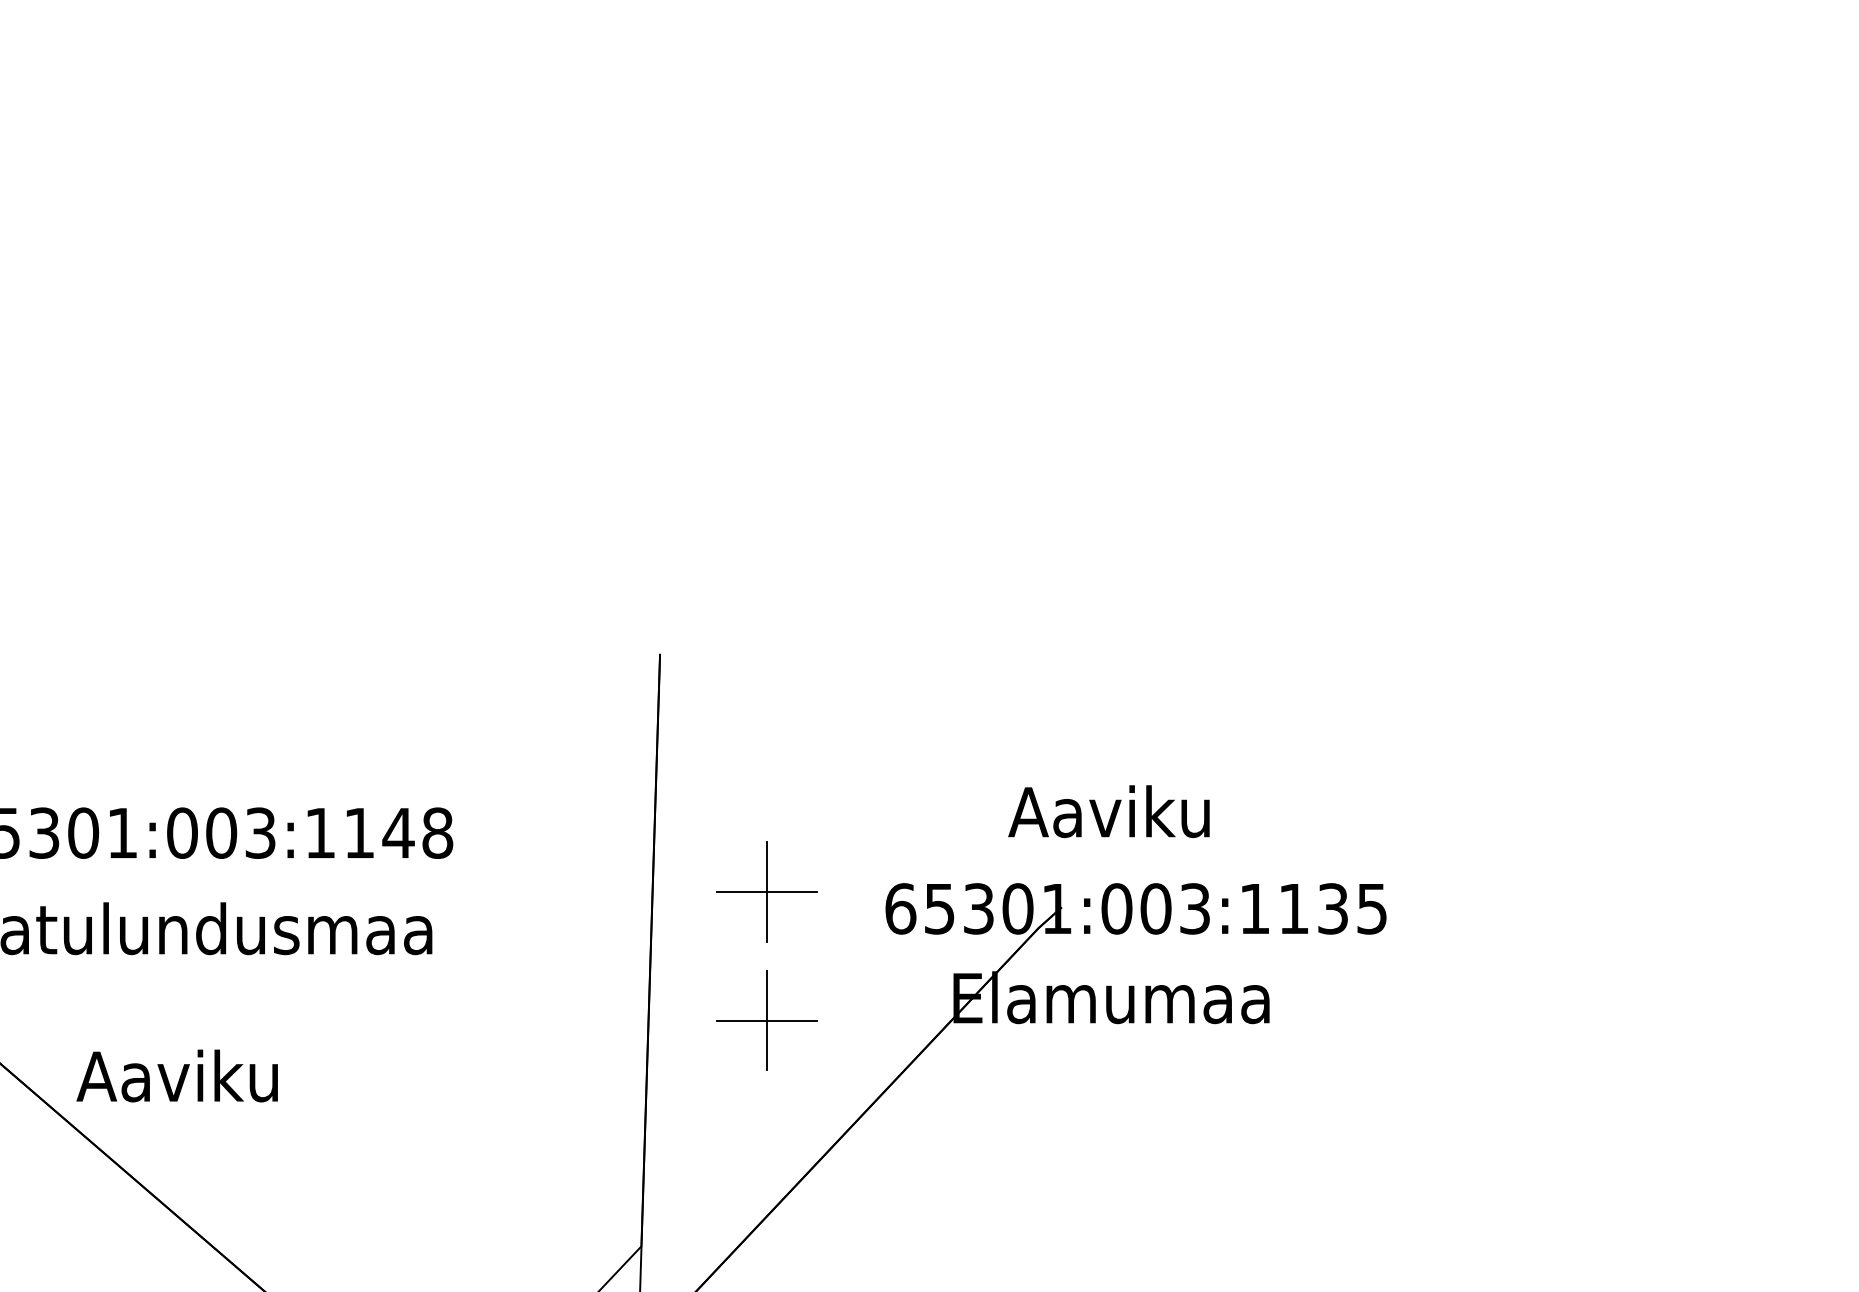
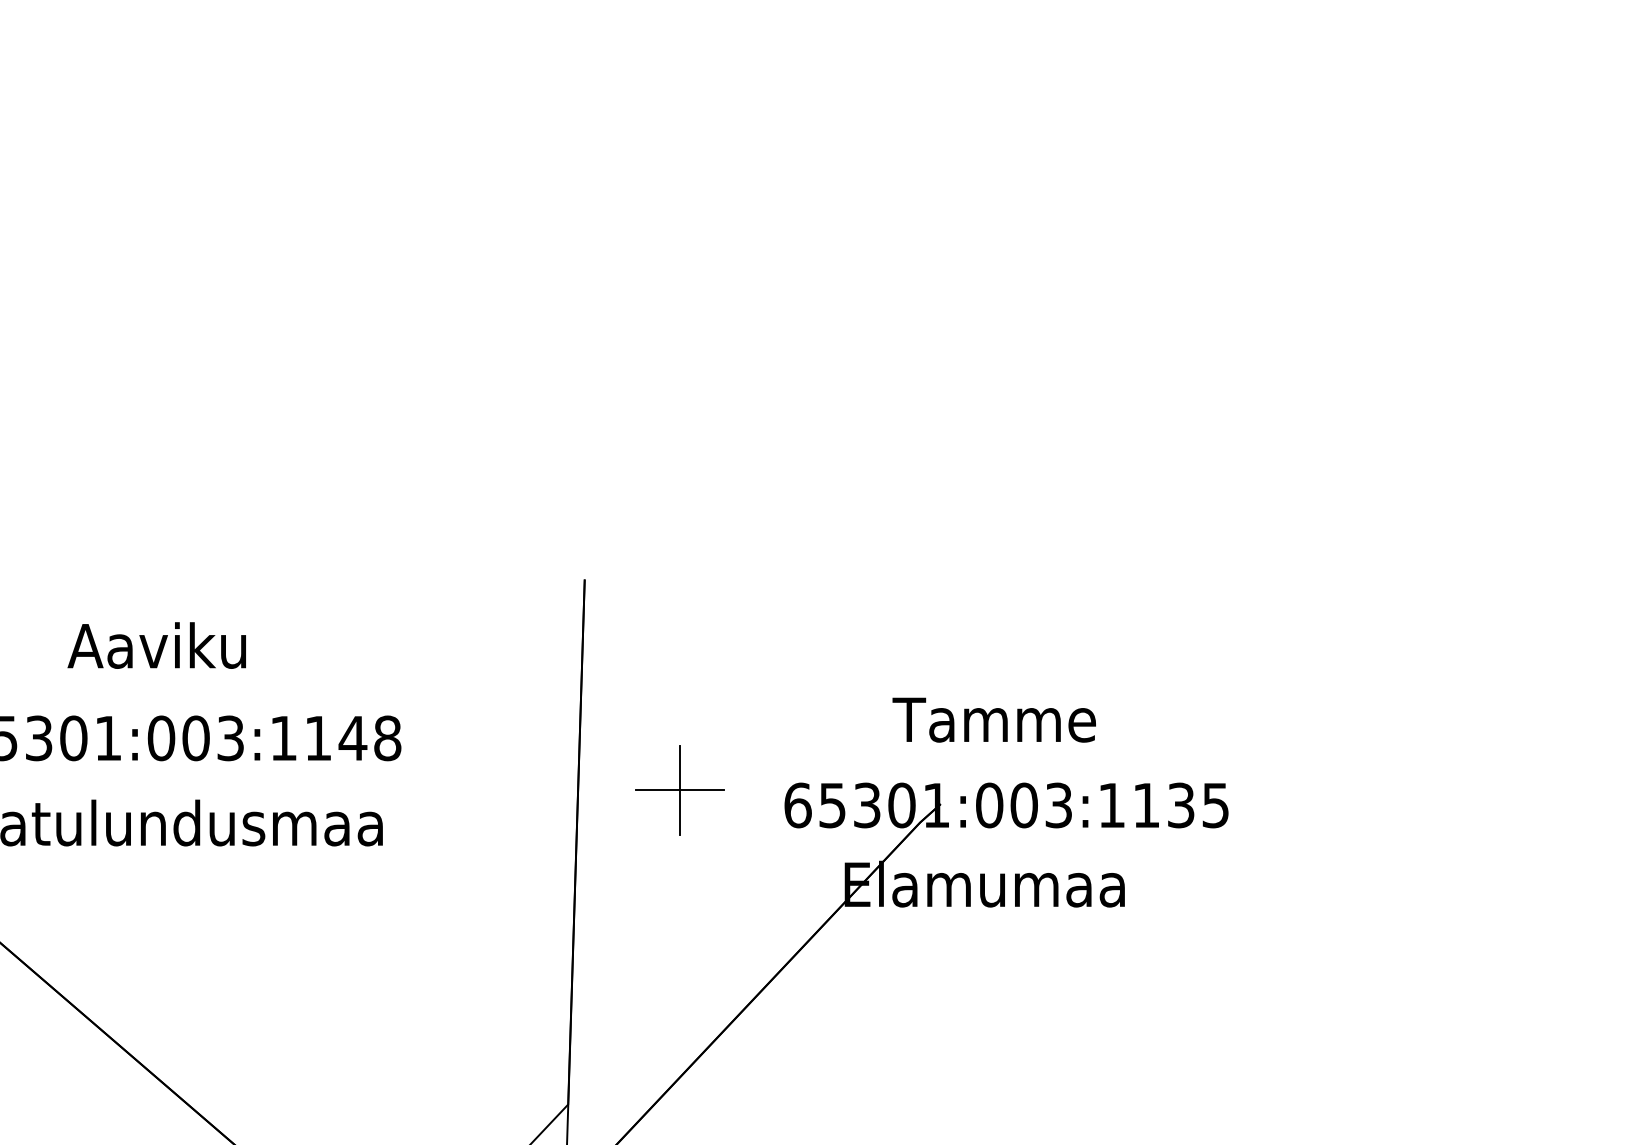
text: (1121, 811) -> (993, 719), Aaviku -> Tamme
part: (767, 1020) -> (679, 904), removed
text: (176, 1075) -> (156, 645), moved

